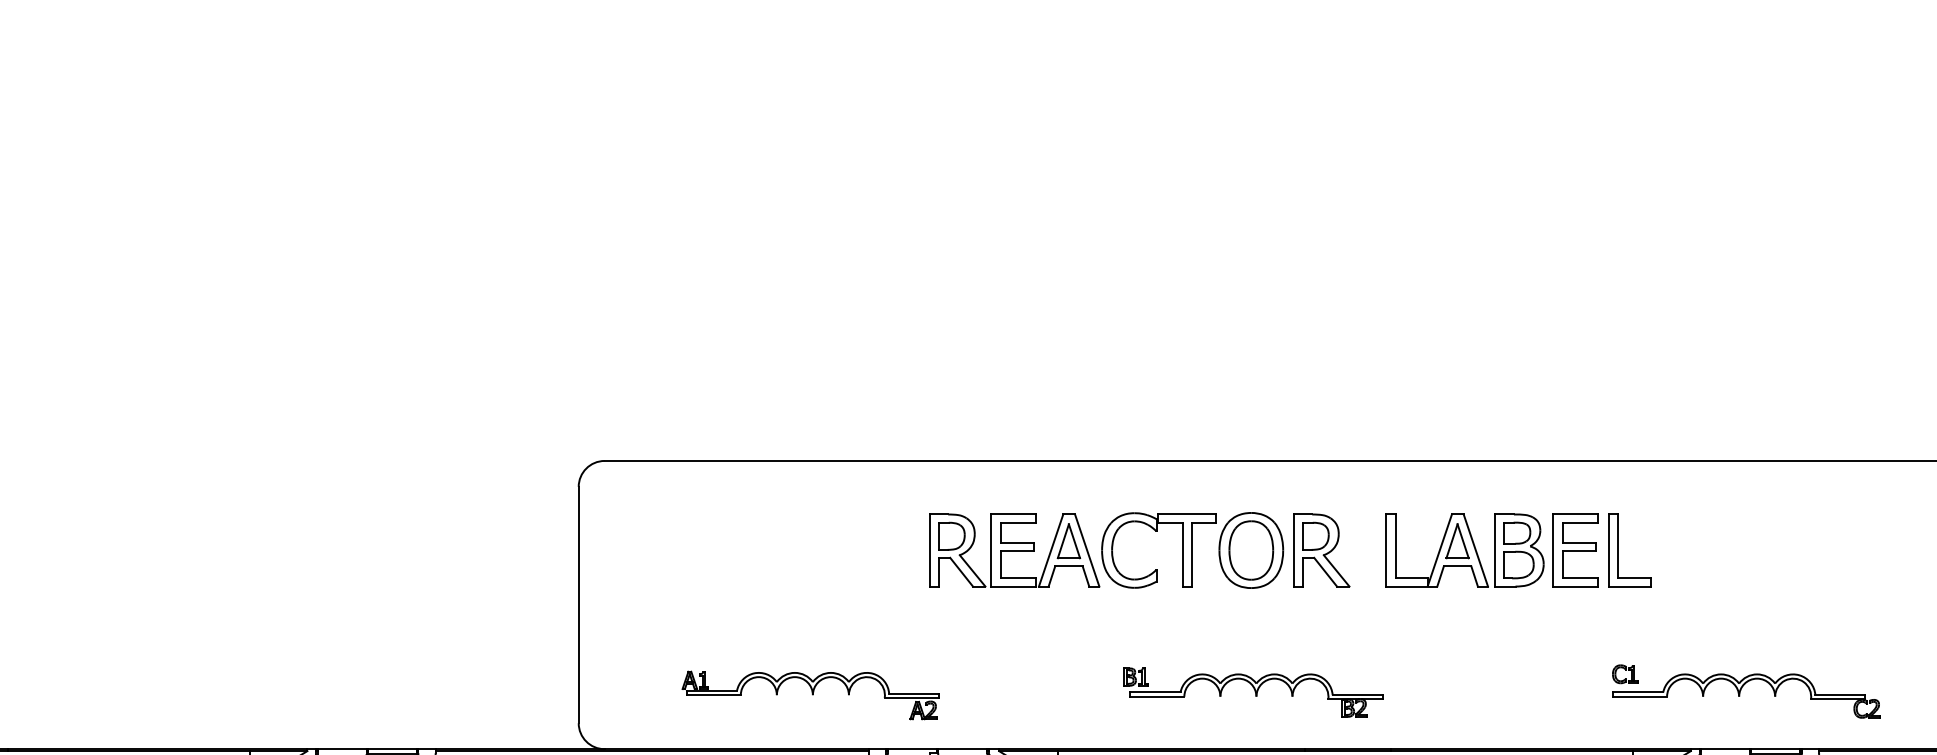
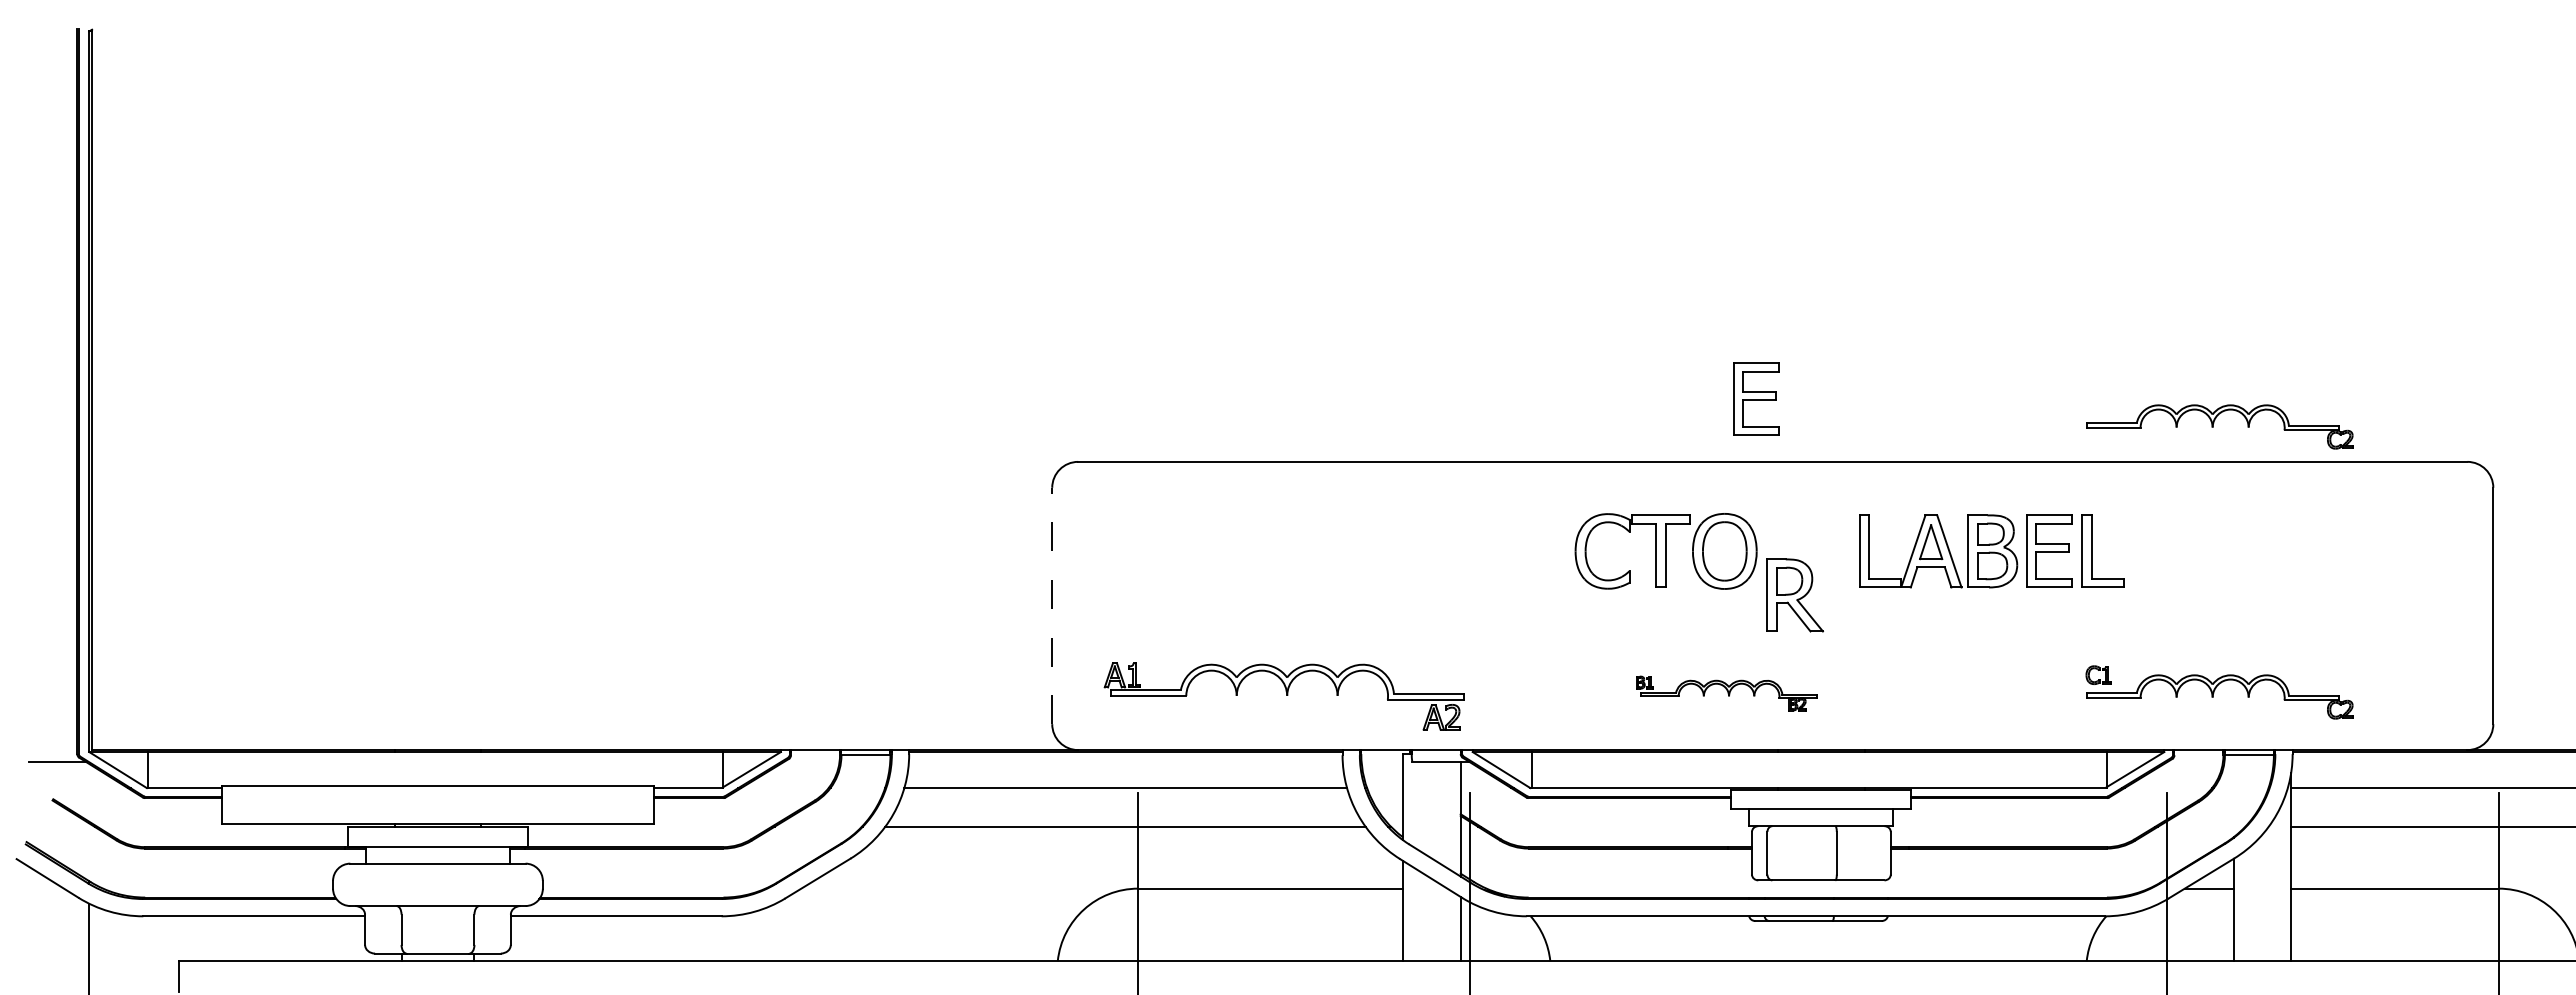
part: (1282, 397) -> (1756, 398), added
part: (1745, 425) -> (2219, 426), added
part: (1013, 550) -> (1487, 551), removed
part: (1320, 550) -> (1794, 595), moved
line: (578, 604) -> (1052, 605), solid -> dashed
part: (1252, 692) -> (1726, 693), size x0.7
part: (810, 695) -> (1284, 696), size x1.4

